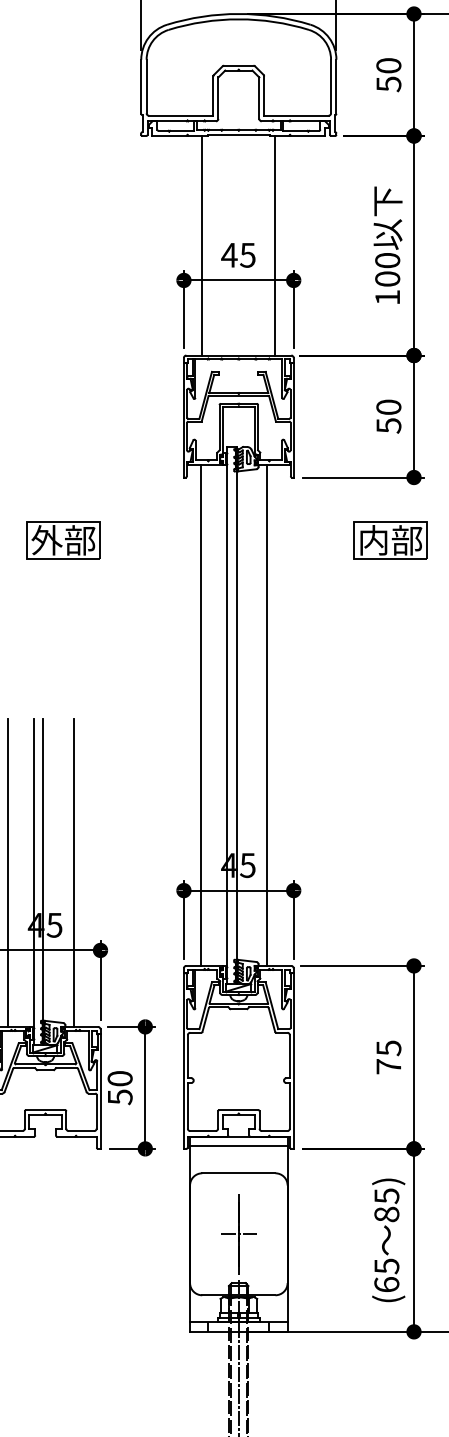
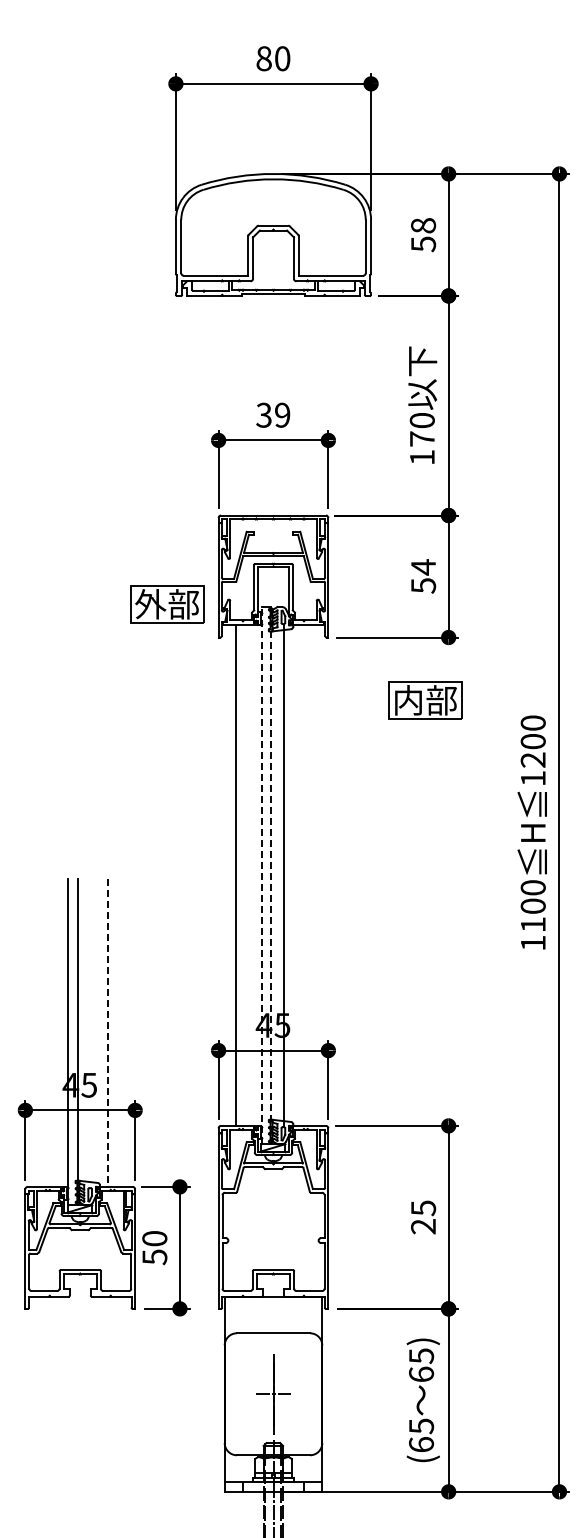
text: (388, 65) -> (423, 225), 50 -> 58
line: (201, 245) -> (236, 405), removed
line: (275, 245) -> (310, 405), removed
text: (237, 254) -> (272, 414), 45 -> 39
text: (386, 278) -> (421, 438), 100 -> 170
text: (388, 407) -> (423, 567), 50 -> 54
part: (63, 540) -> (167, 604), moved
line: (226, 715) -> (261, 875), solid -> dashed
line: (236, 715) -> (271, 875), solid -> dashed
line: (266, 715) -> (283, 875), moved
line: (7, 872) -> (42, 1032), removed
line: (73, 873) -> (108, 1033), solid -> dashed
text: (388, 1066) -> (423, 1226), 75 -> 25
line: (238, 1146) -> (273, 1306), removed
text: (386, 1214) -> (421, 1374), 85) -> 65)

